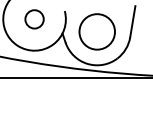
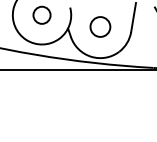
circle: (96, 31) -> (99, 26), size x0.6

